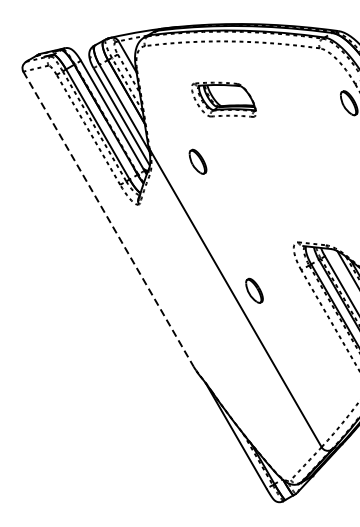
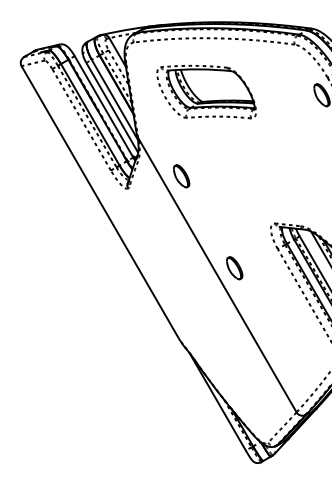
part: (223, 99) -> (206, 91), size x1.67
part: (197, 162) -> (181, 176), moved
line: (108, 219) -> (100, 202), dashed -> solid

